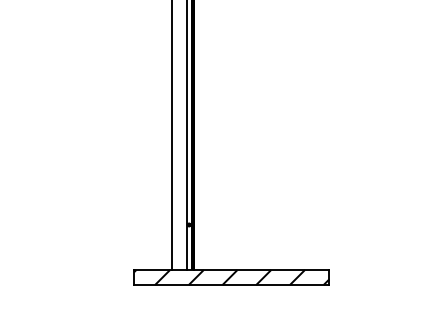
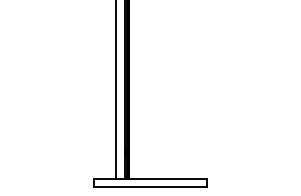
hatch: (231, 276) -> (150, 182), removed

